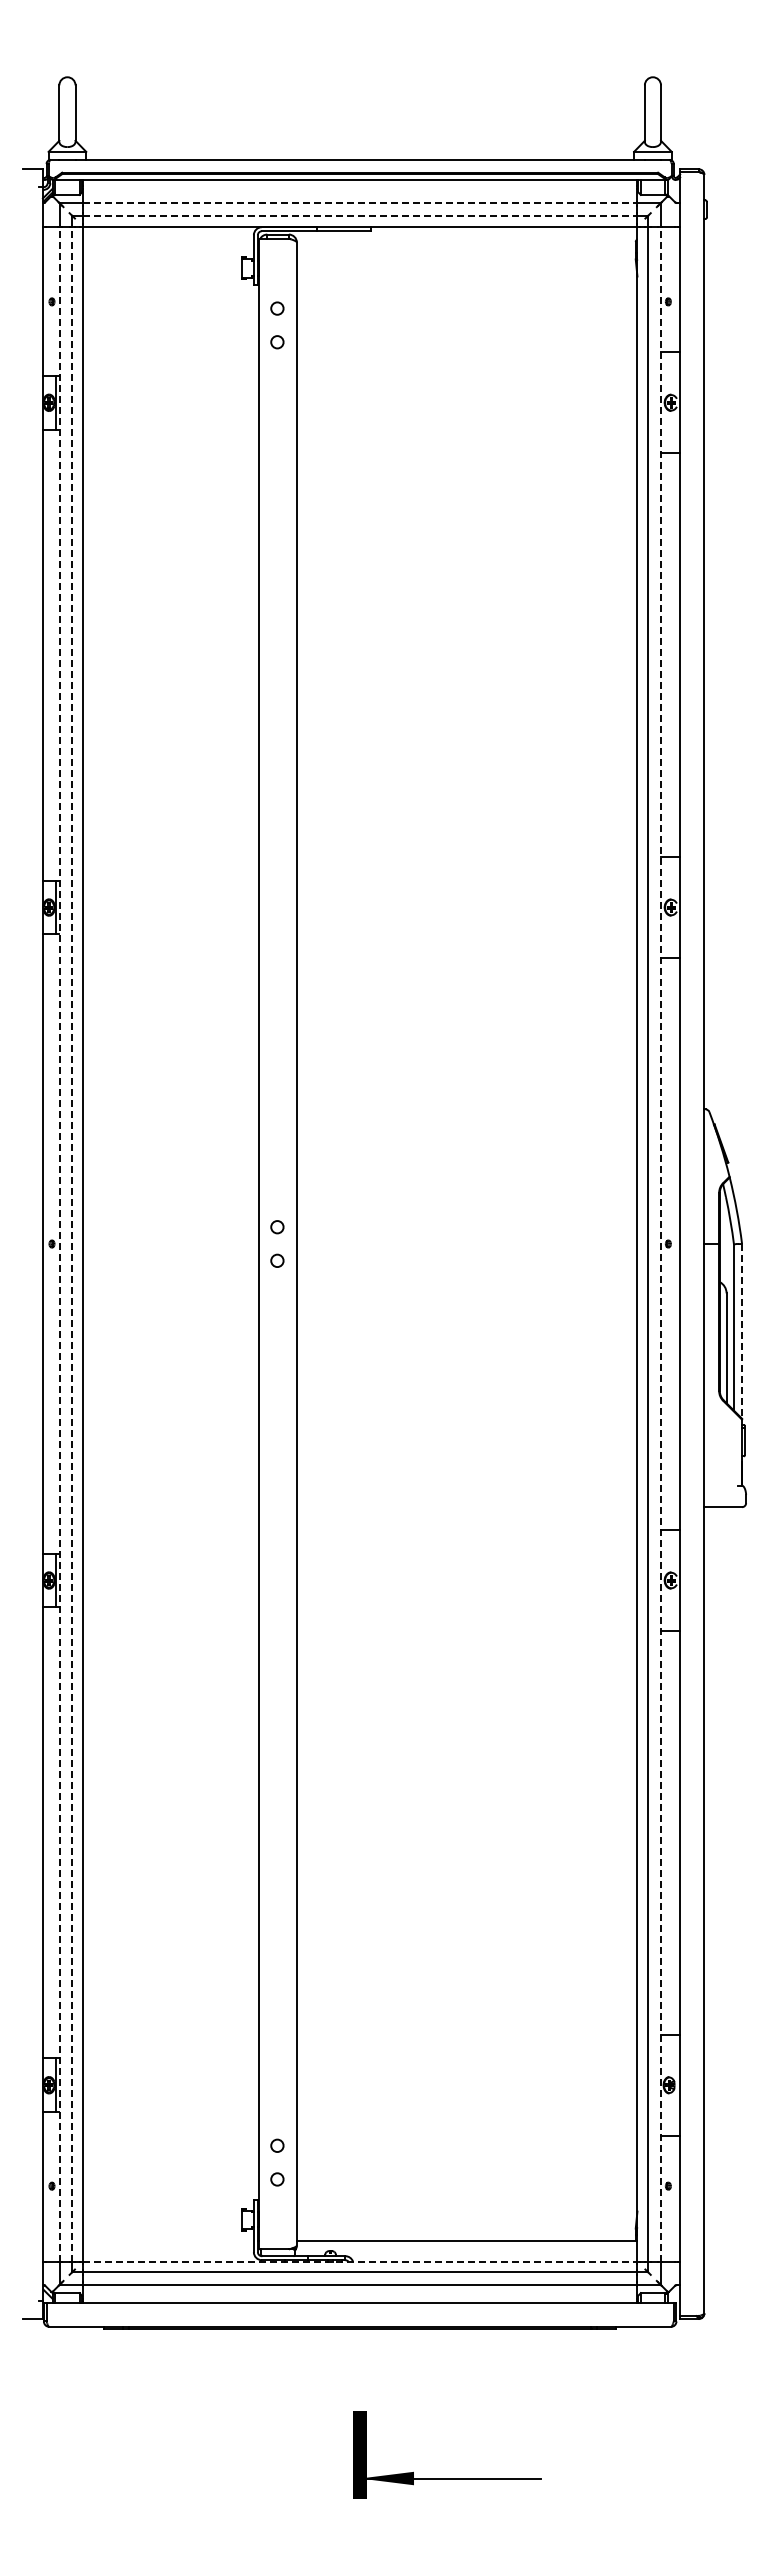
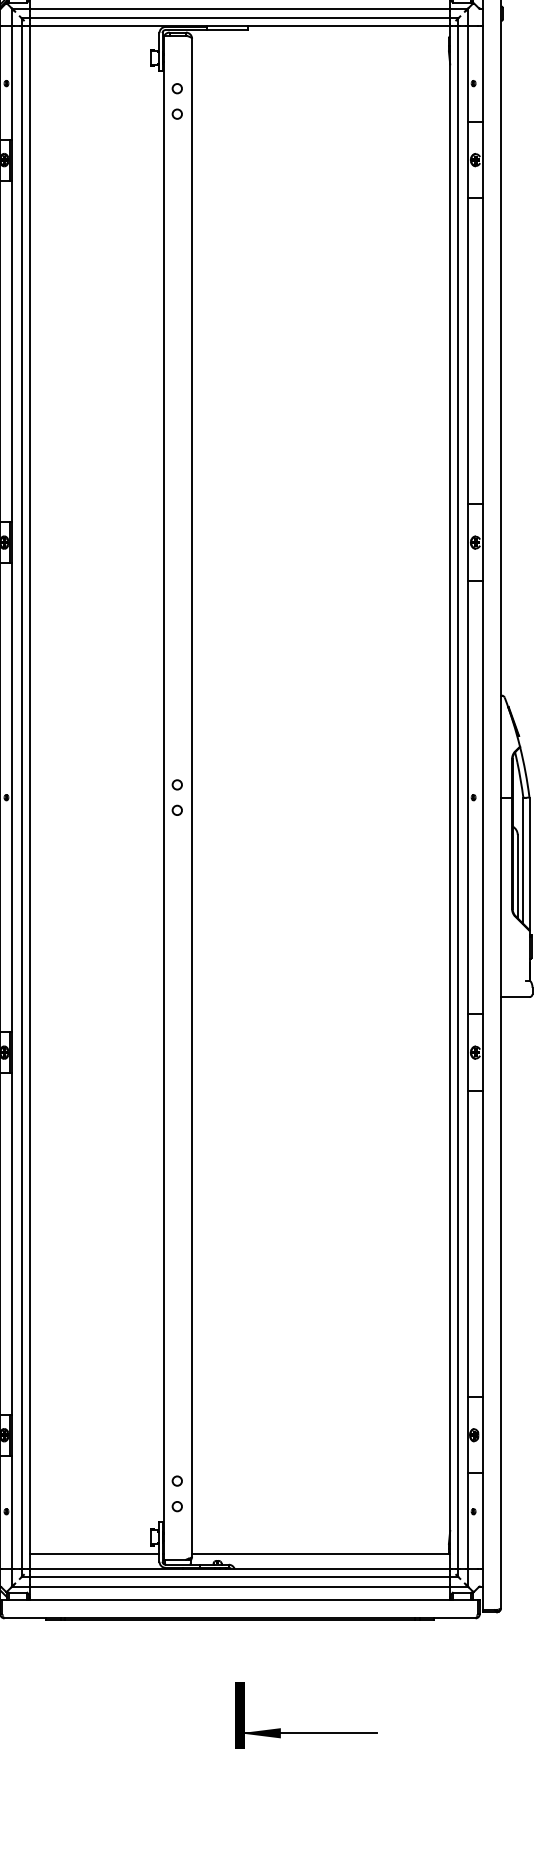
line: (360, 203) -> (240, 9), dashed -> solid
line: (360, 215) -> (240, 18), dashed -> solid
line: (59, 1244) -> (12, 798), dashed -> solid
line: (72, 1244) -> (22, 798), dashed -> solid
line: (660, 1244) -> (467, 798), dashed -> solid
line: (742, 1331) -> (529, 863), dashed -> solid
line: (167, 2241) -> (94, 1553), added
line: (360, 2261) -> (240, 1568), dashed -> solid

